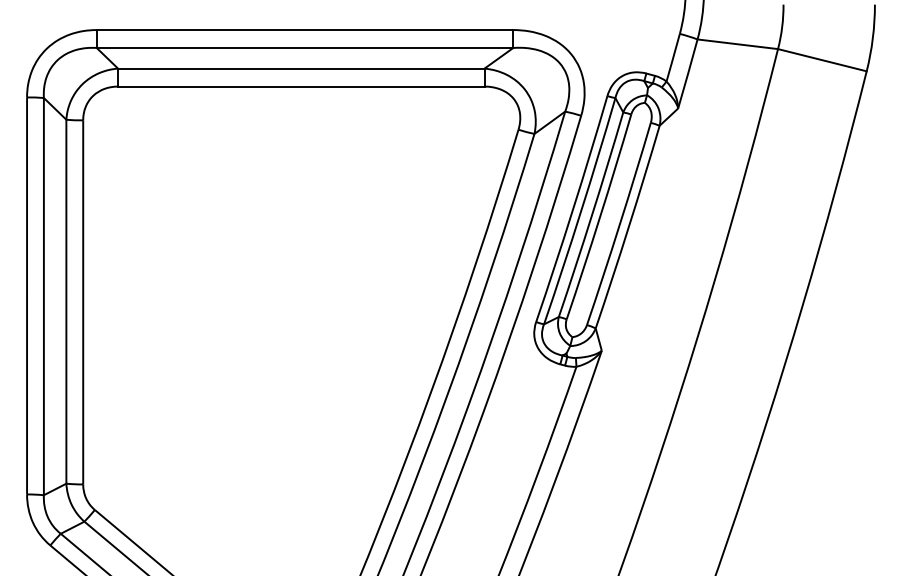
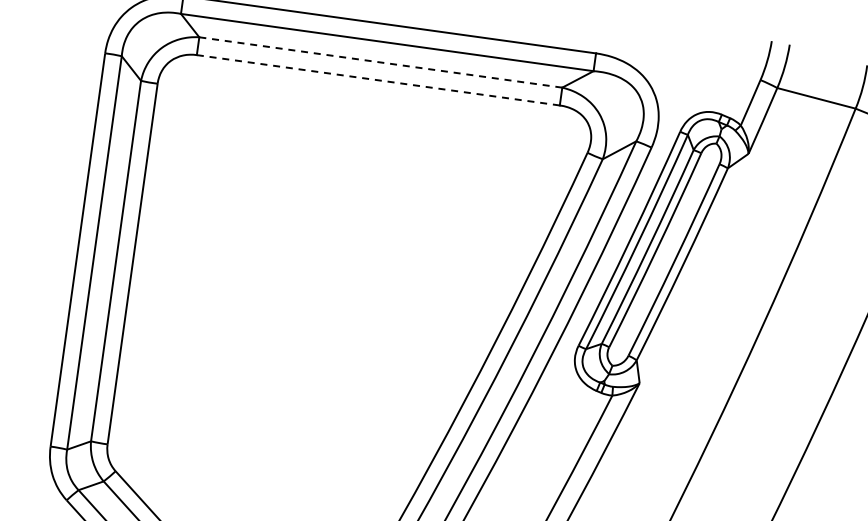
line: (300, 68) -> (380, 62), solid -> dashed
line: (301, 86) -> (378, 80), solid -> dashed

